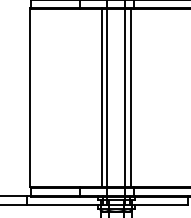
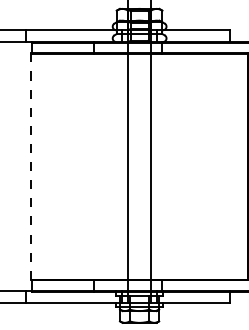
line: (101, 97) -> (121, 166), removed
line: (131, 97) -> (158, 166), removed
line: (30, 98) -> (30, 167), solid -> dashed

